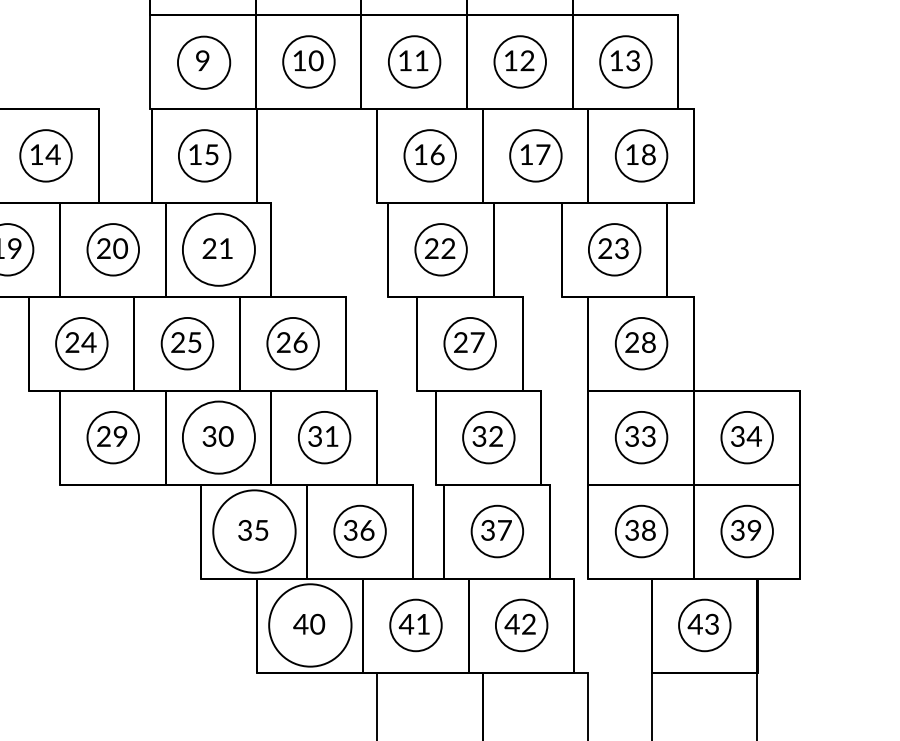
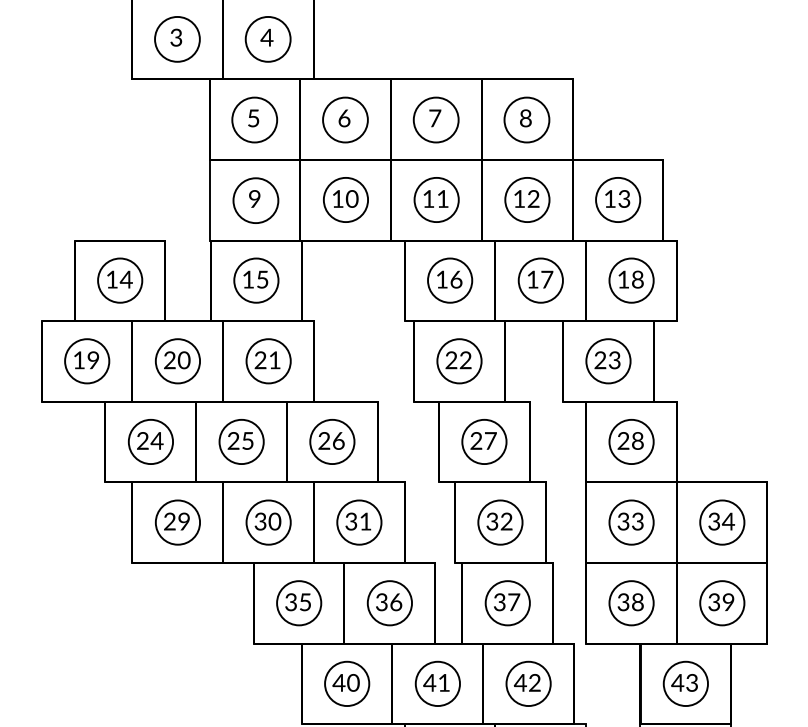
circle: (218, 250) -> (268, 361), size x0.71
circle: (218, 437) -> (268, 522), size x0.71
circle: (254, 531) -> (299, 603), size x0.62
circle: (310, 625) -> (347, 683), size x0.62

